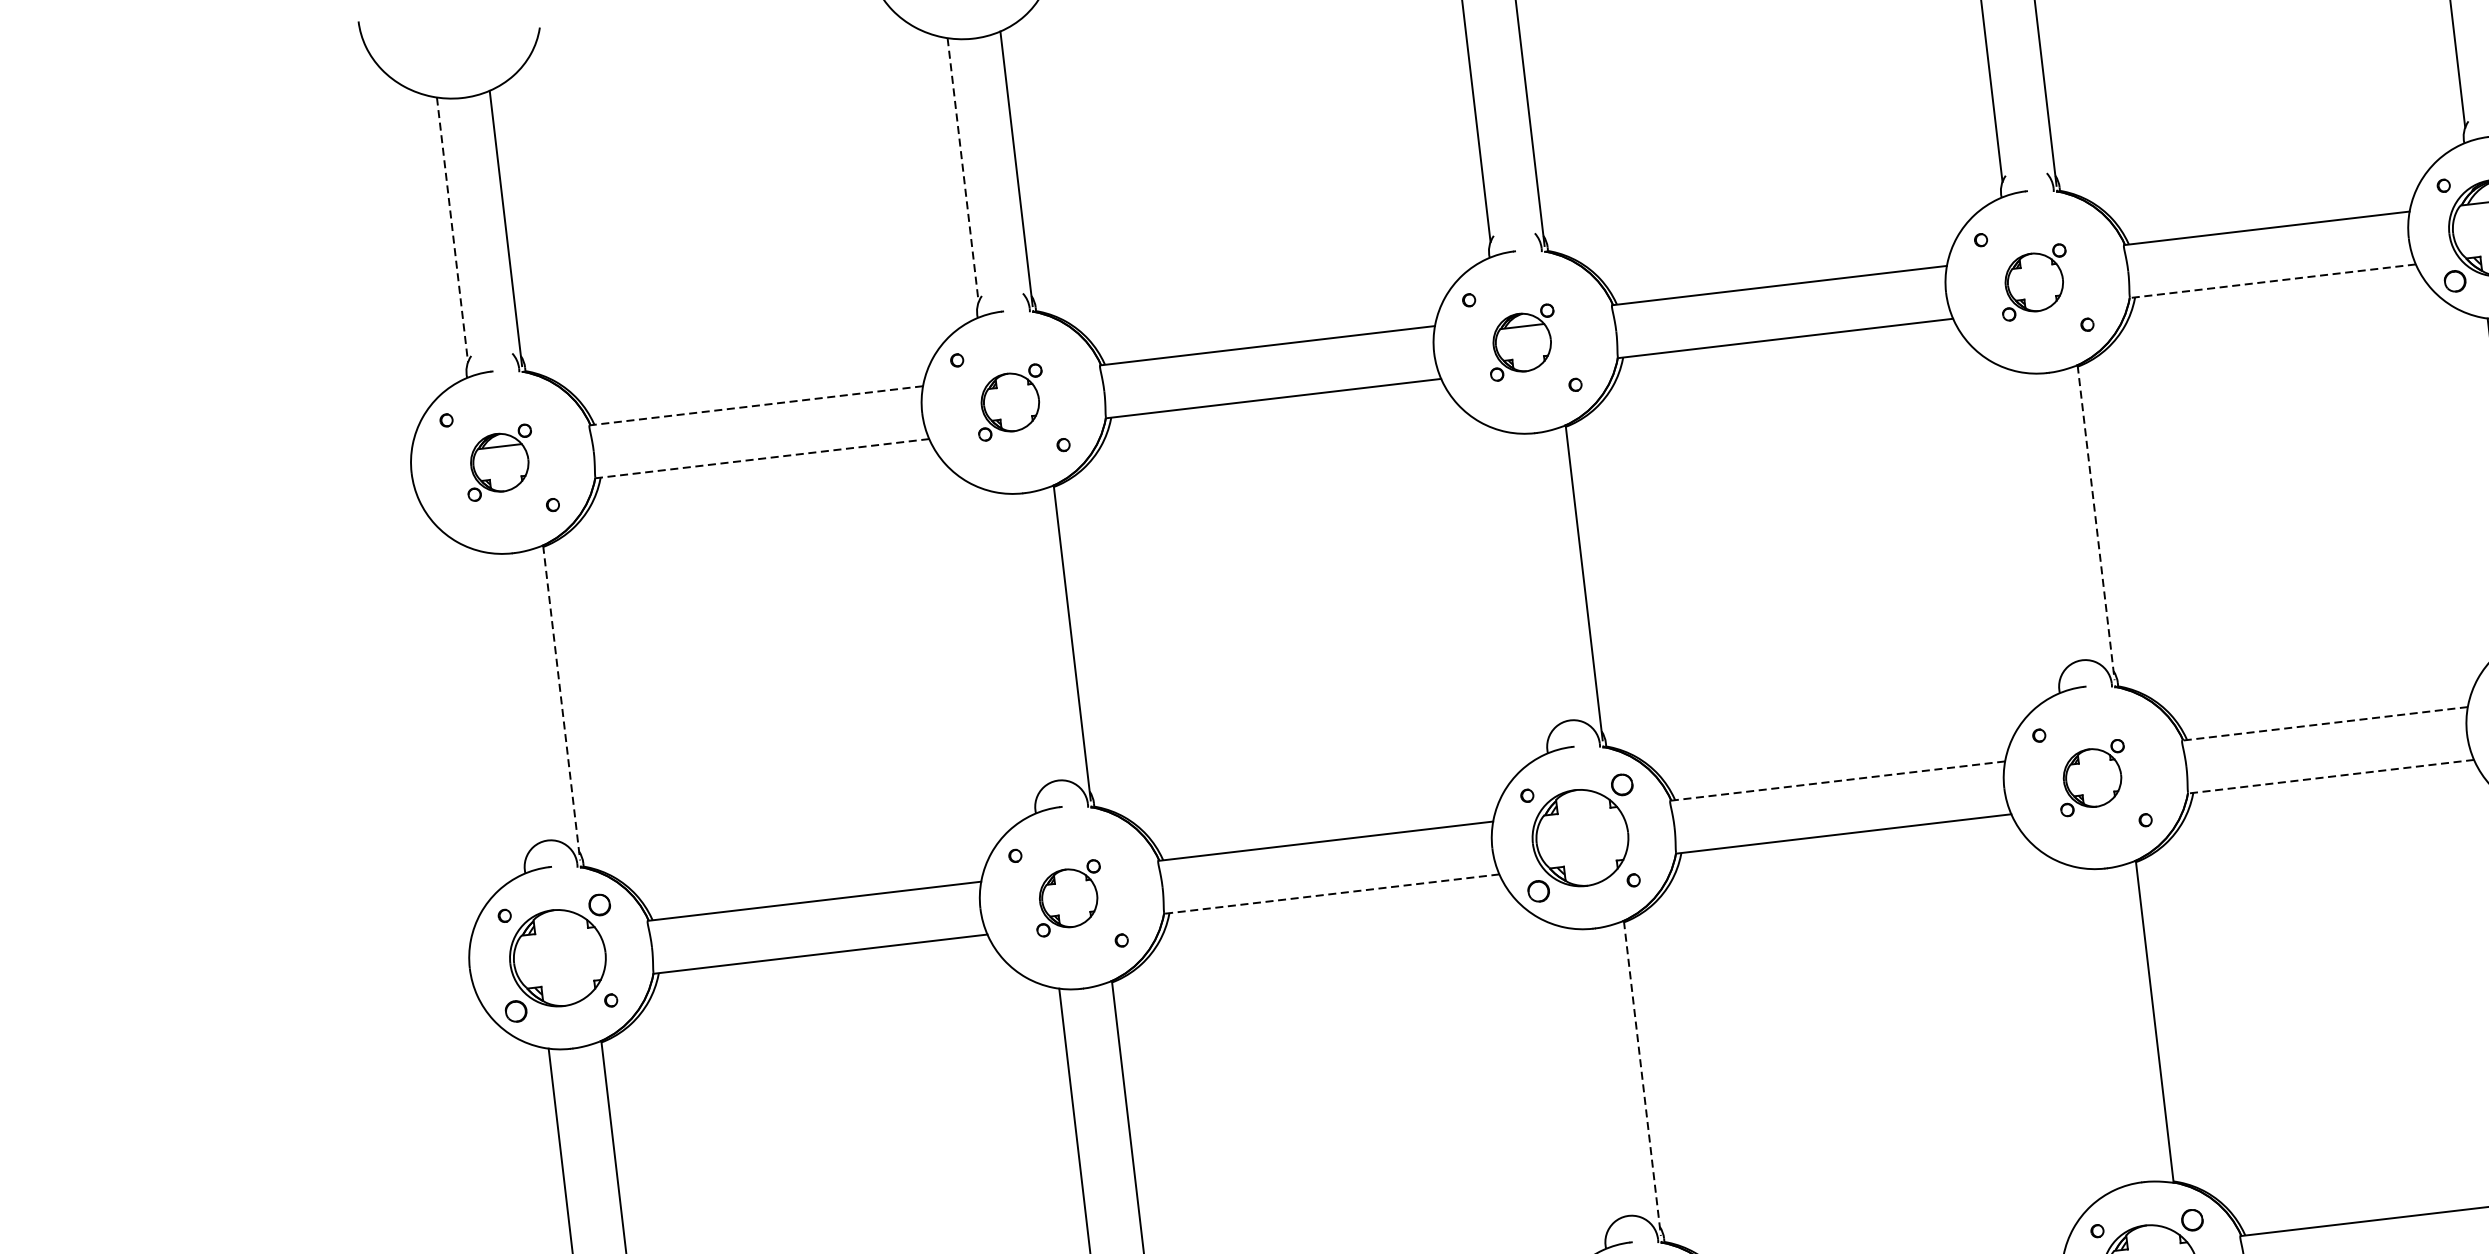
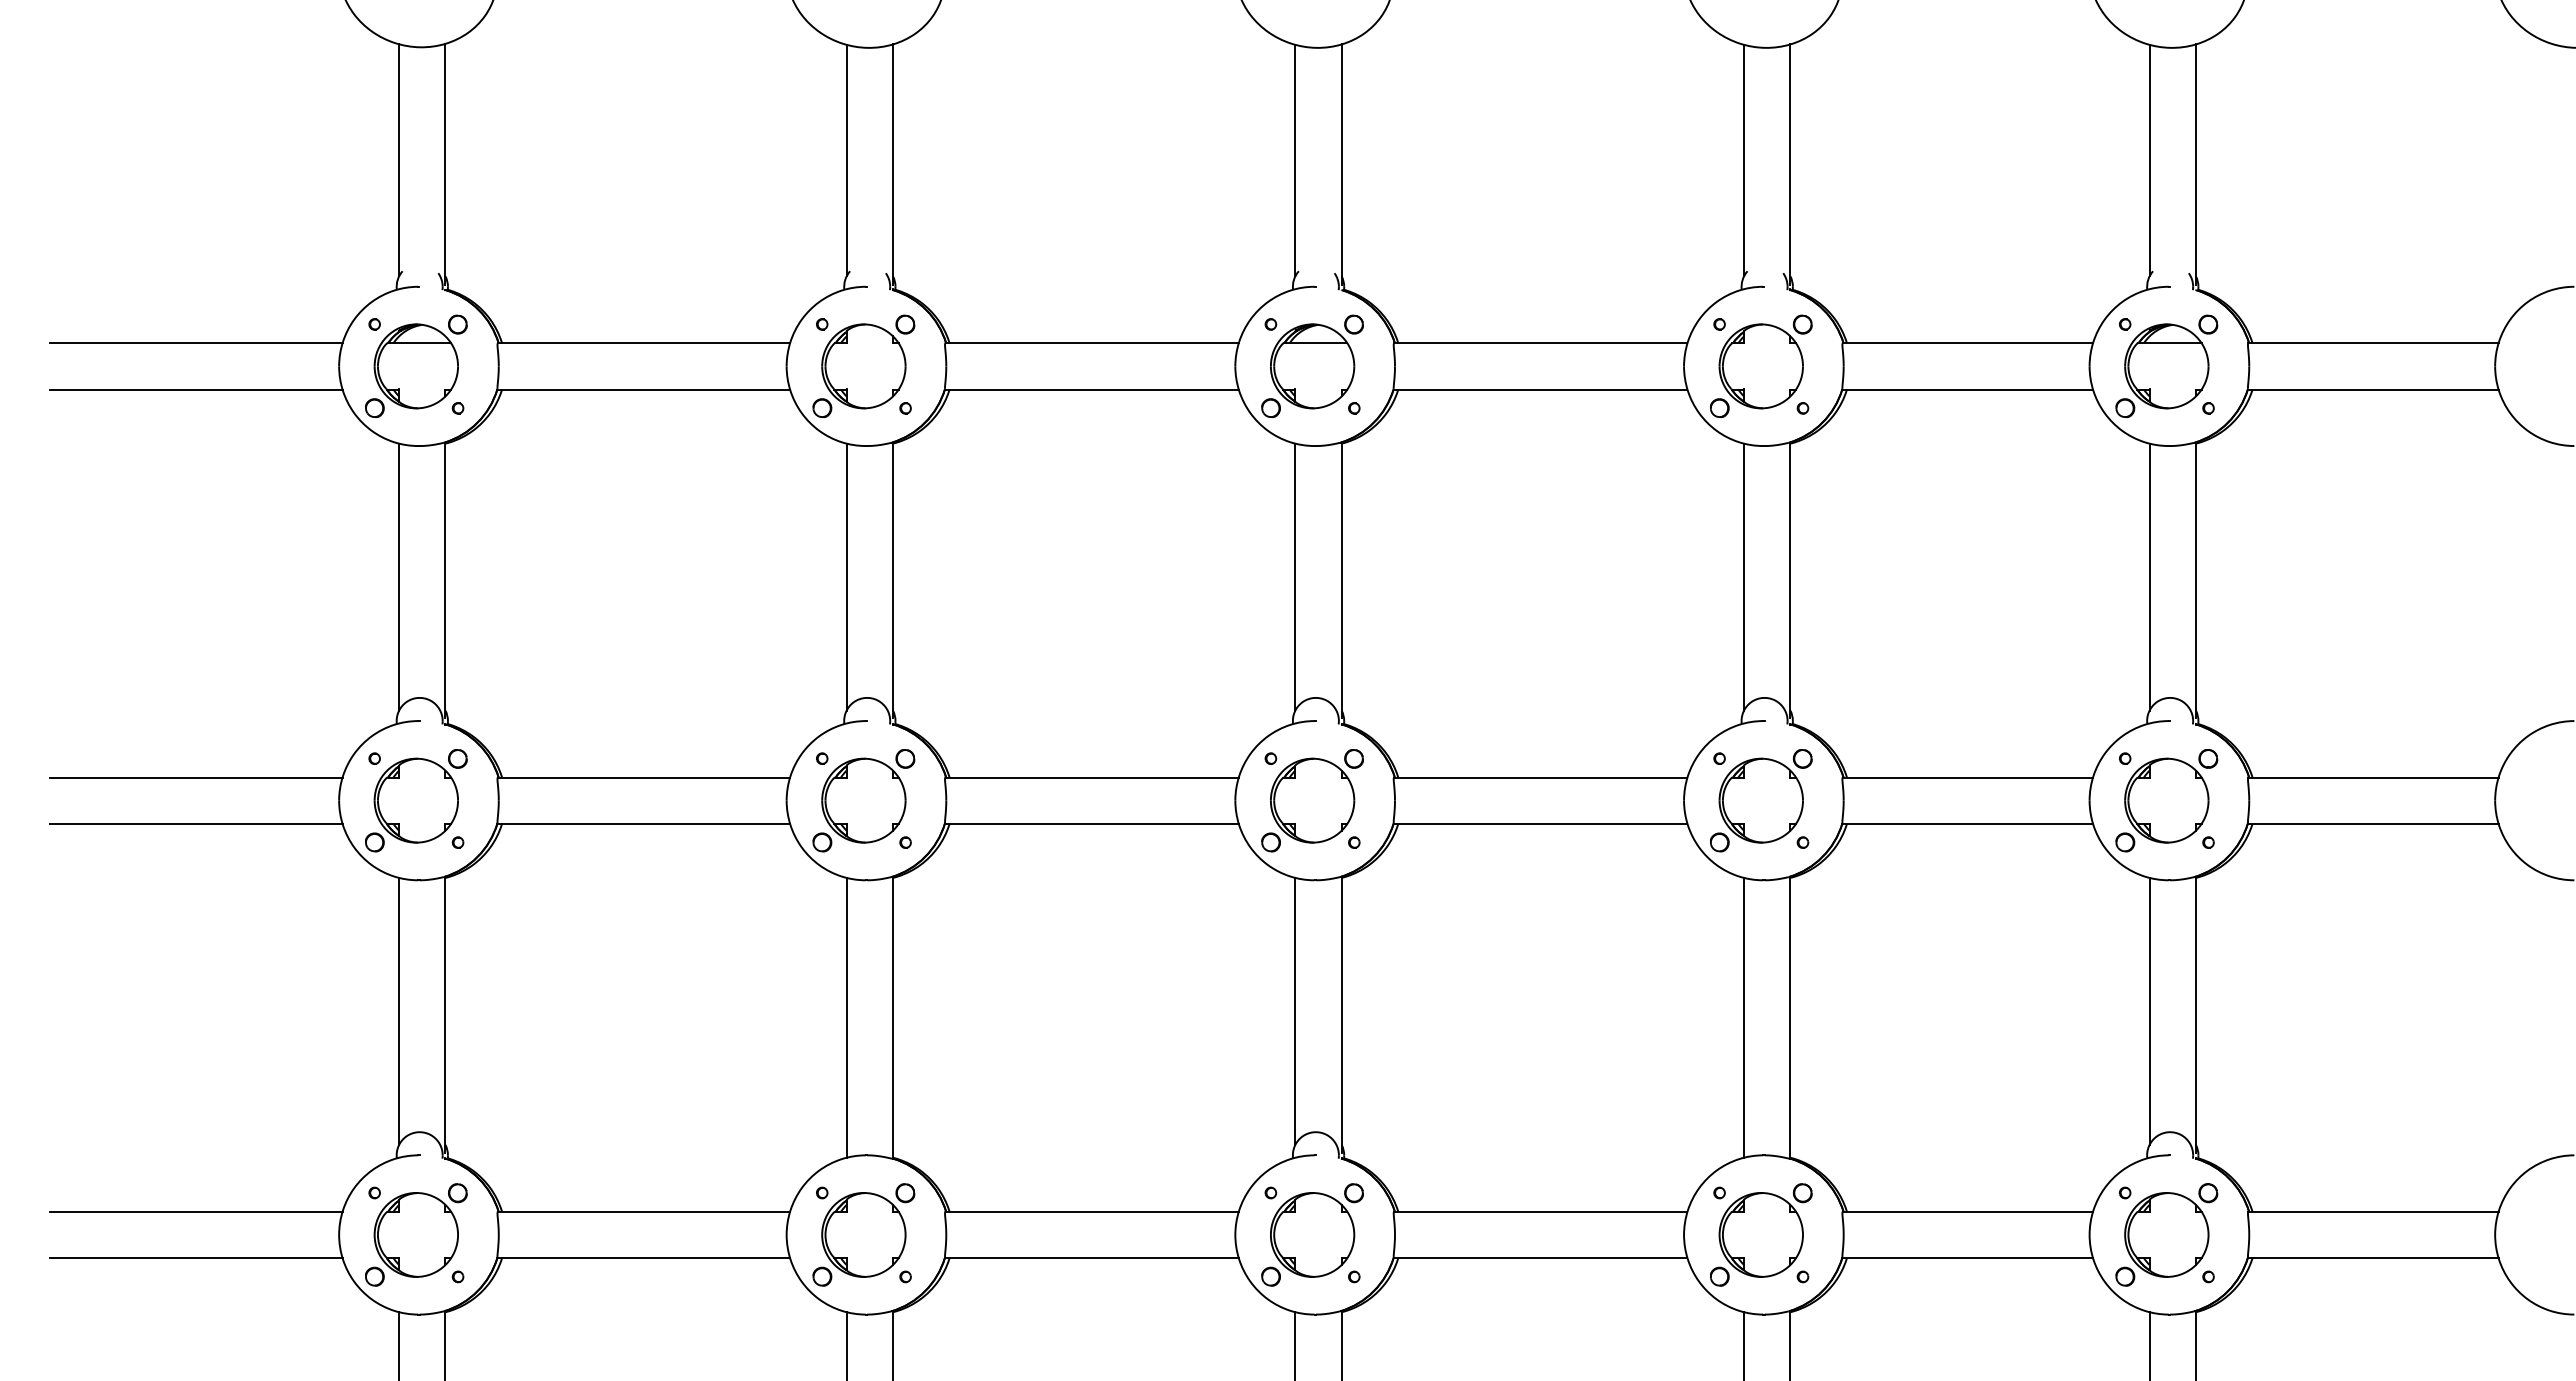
line: (962, 170) -> (846, 160), dashed -> solid
line: (452, 230) -> (399, 160), dashed -> solid
line: (2272, 281) -> (1967, 389), dashed -> solid
part: (2034, 282) -> (1761, 366), size x1.67
part: (1522, 342) -> (1312, 366), size x1.67
part: (1009, 401) -> (863, 365), size x1.67
line: (755, 406) -> (643, 343), dashed -> solid
line: (761, 458) -> (643, 389), dashed -> solid
part: (499, 462) -> (416, 366), size x1.67
line: (245, 466) -> (196, 343), added
line: (250, 518) -> (195, 389), added
line: (2096, 522) -> (1790, 580), dashed -> solid
line: (2043, 524) -> (1744, 576), added
line: (1530, 584) -> (1295, 576), added
line: (1018, 644) -> (846, 576), added
line: (561, 703) -> (445, 580), dashed -> solid
line: (508, 704) -> (399, 576), added
line: (2324, 723) -> (1967, 777), dashed -> solid
line: (2330, 776) -> (1967, 823), dashed -> solid
part: (2092, 777) -> (1761, 800), size x1.67
line: (1837, 781) -> (1540, 777), dashed -> solid
line: (1331, 893) -> (1091, 823), dashed -> solid
part: (1068, 898) -> (863, 800), size x1.67
line: (303, 961) -> (196, 777), added
line: (309, 1013) -> (195, 823), added
line: (2102, 1027) -> (1744, 1017), added
line: (1642, 1078) -> (1341, 1014), dashed -> solid
line: (1589, 1079) -> (1295, 1010), added

